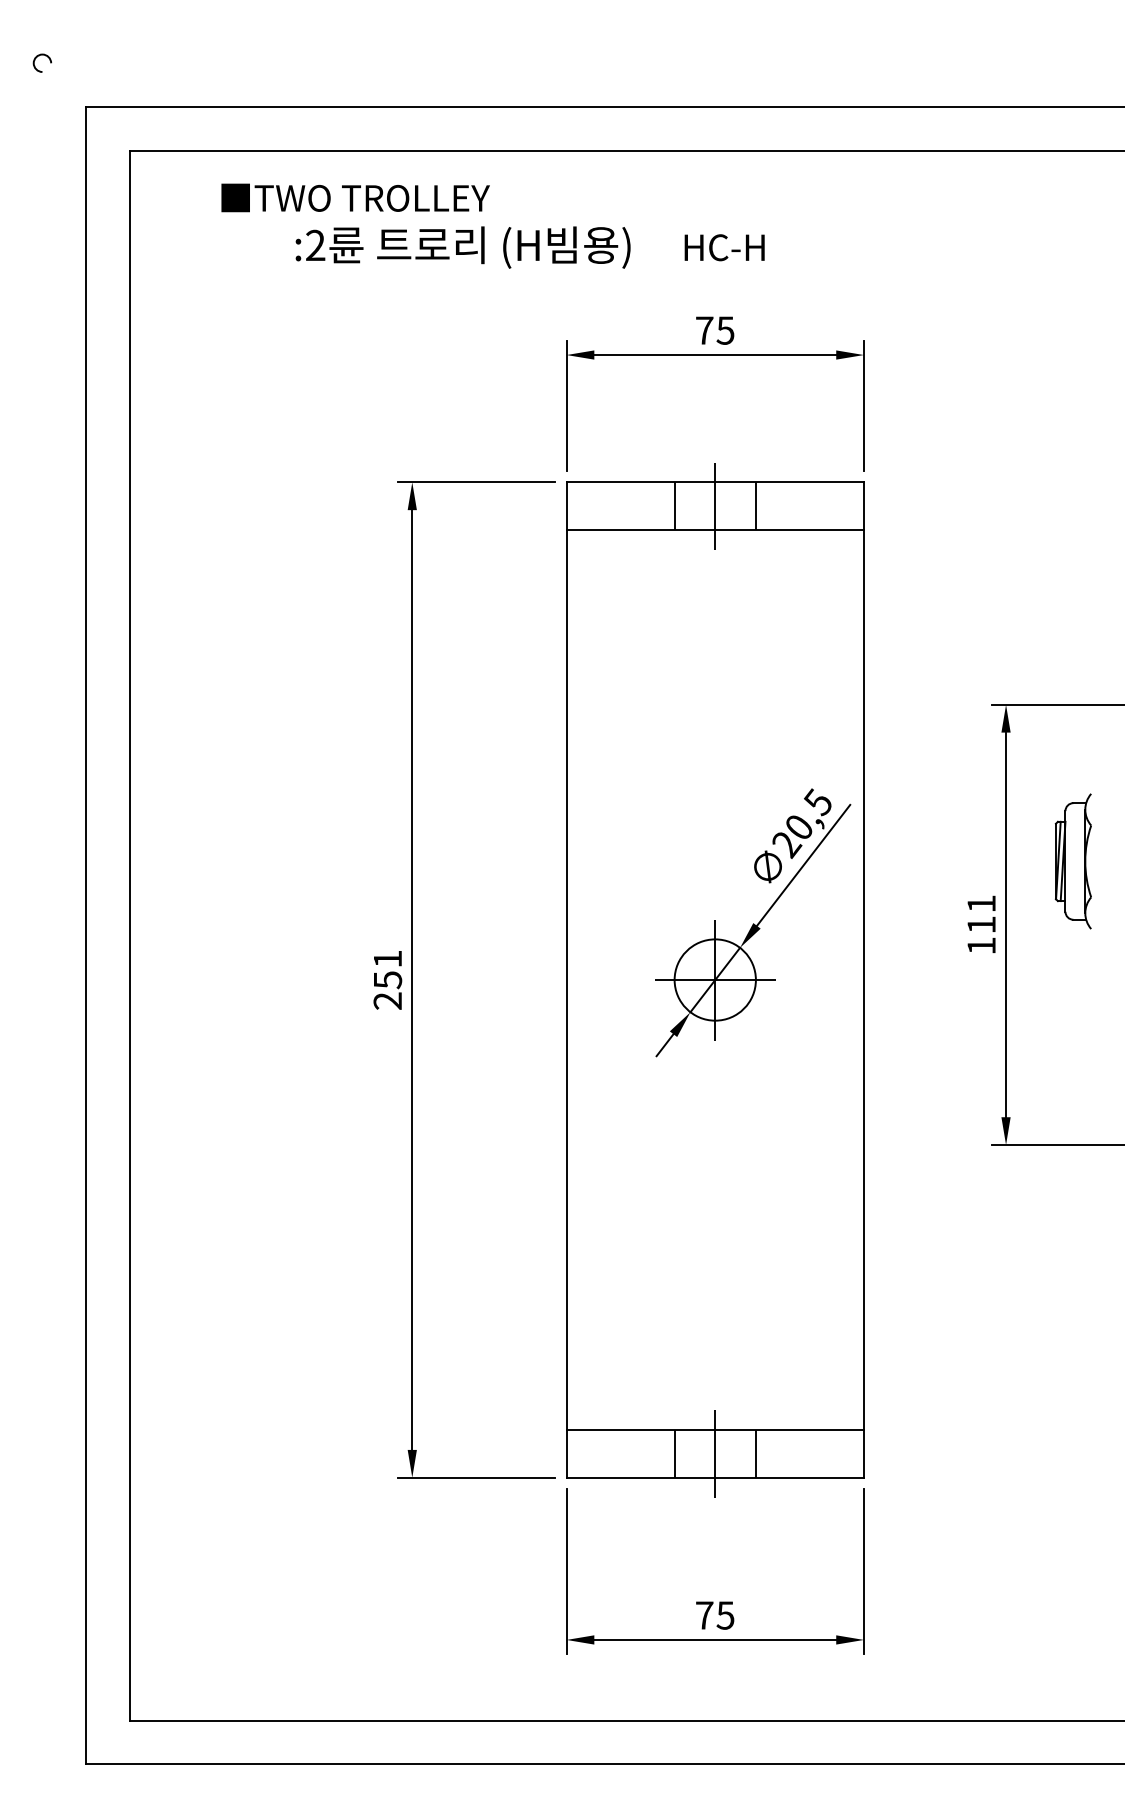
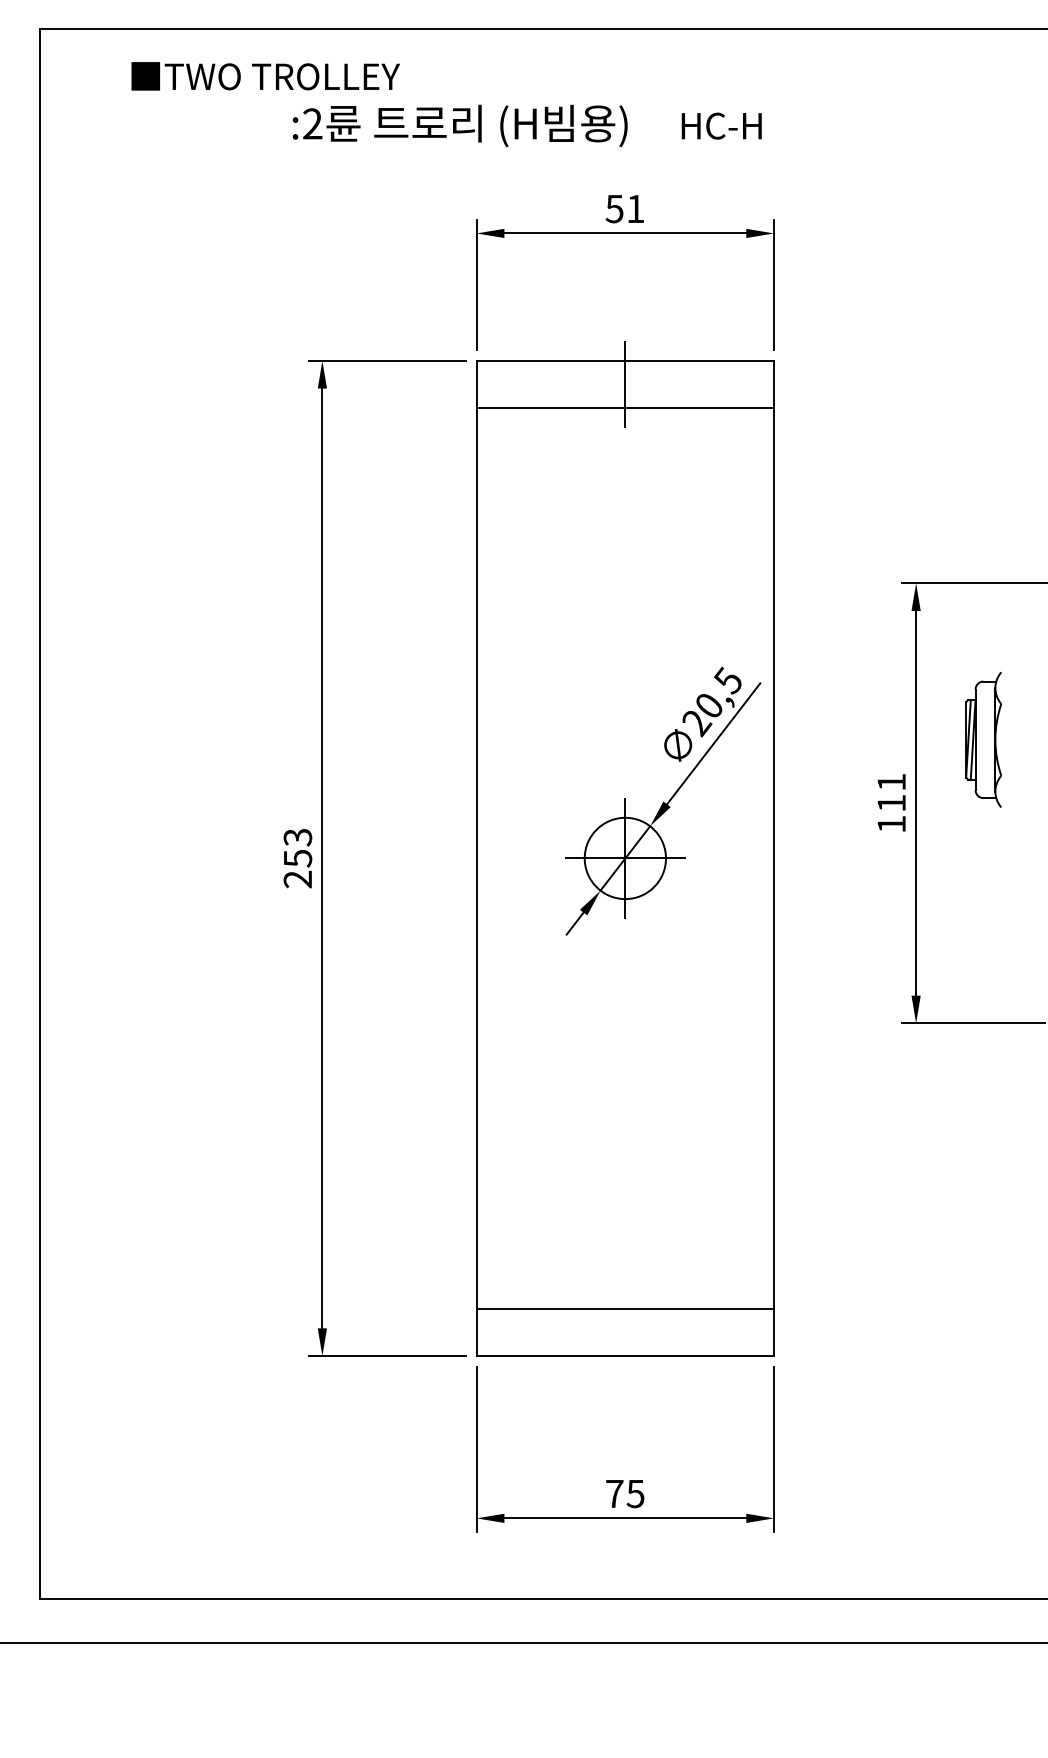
text: (529, 247) -> (526, 125), moved
text: (714, 330) -> (624, 208), 75 -> 51
line: (674, 505) -> (584, 383), removed
line: (755, 505) -> (665, 383), removed
text: (387, 959) -> (297, 837), 251 -> 253
line: (674, 1453) -> (584, 1331), removed
line: (715, 1453) -> (625, 1331), removed
line: (755, 1453) -> (665, 1331), removed

